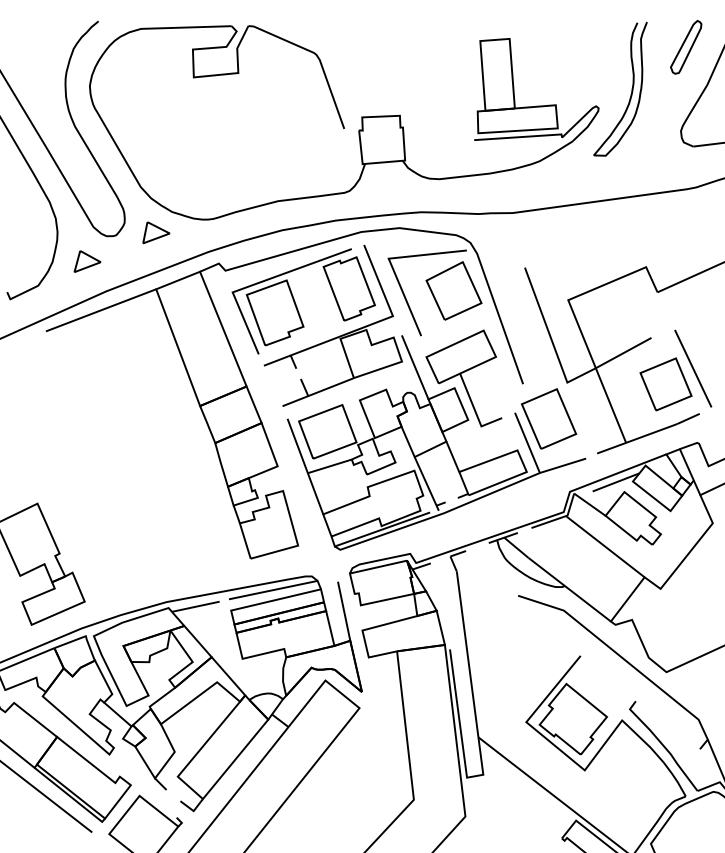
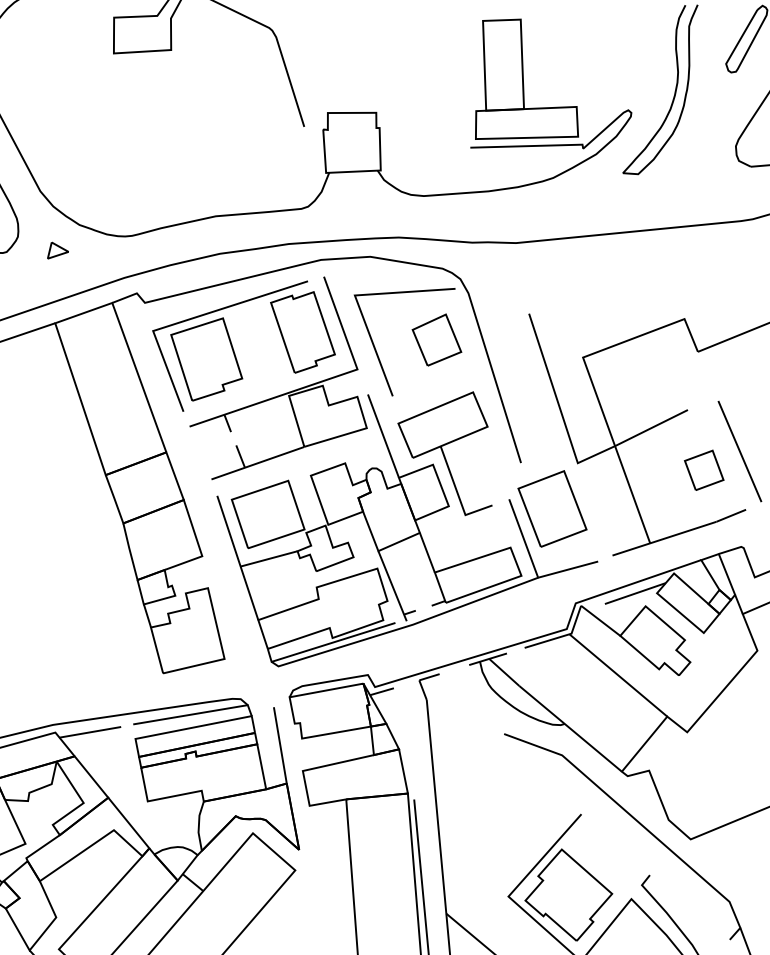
part: (156, 232) -> (58, 250), size x0.6
part: (453, 290) -> (436, 339), size x0.7
part: (665, 384) -> (703, 470), size x0.6

